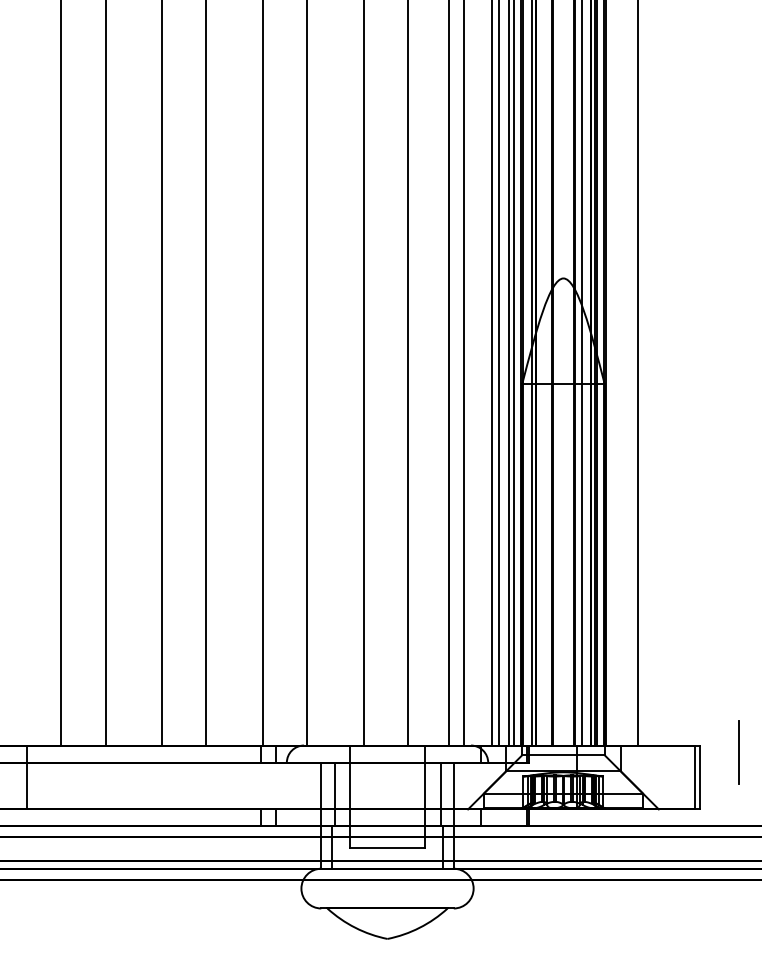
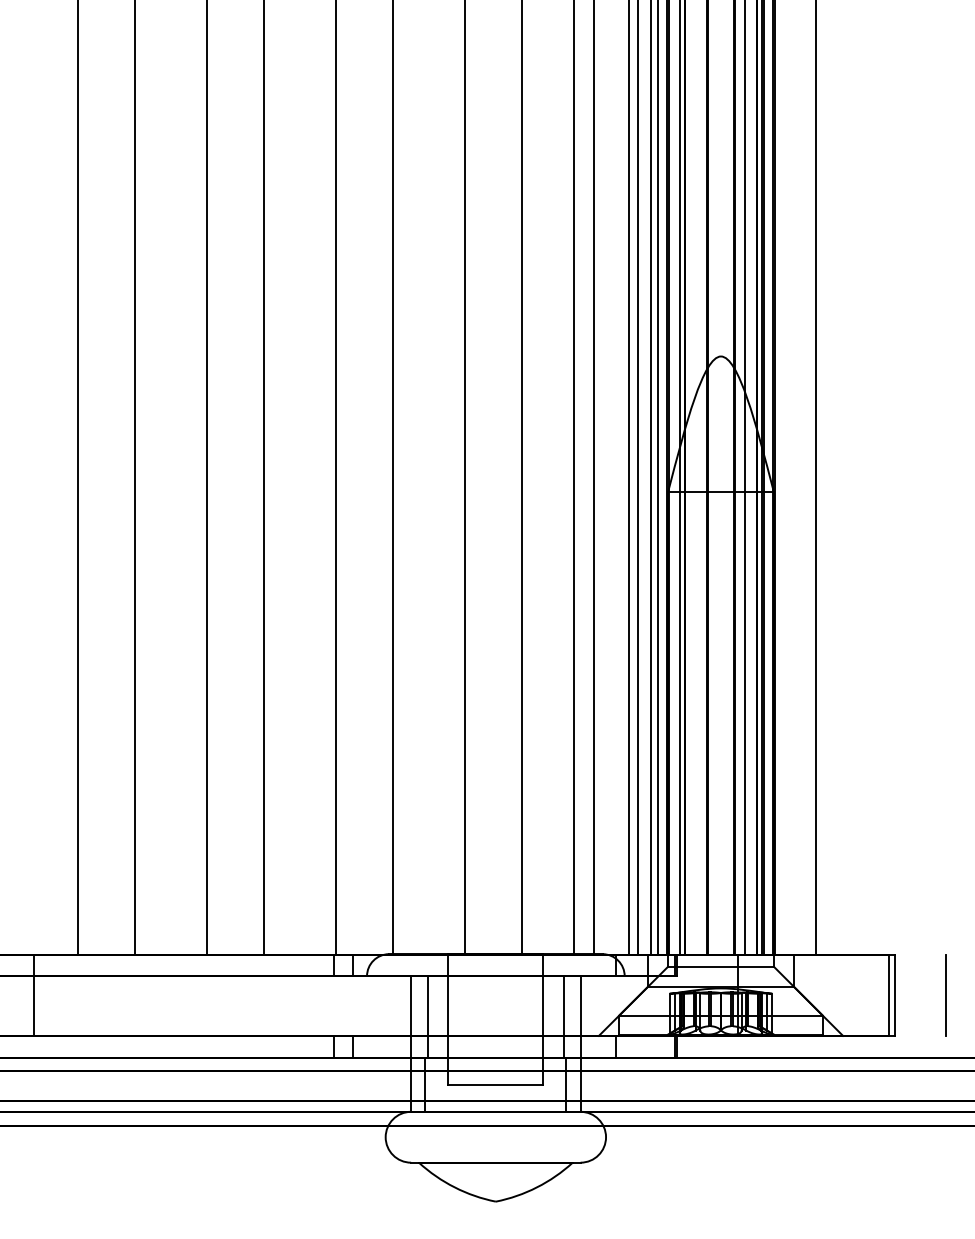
line: (738, 752) -> (944, 995), moved

